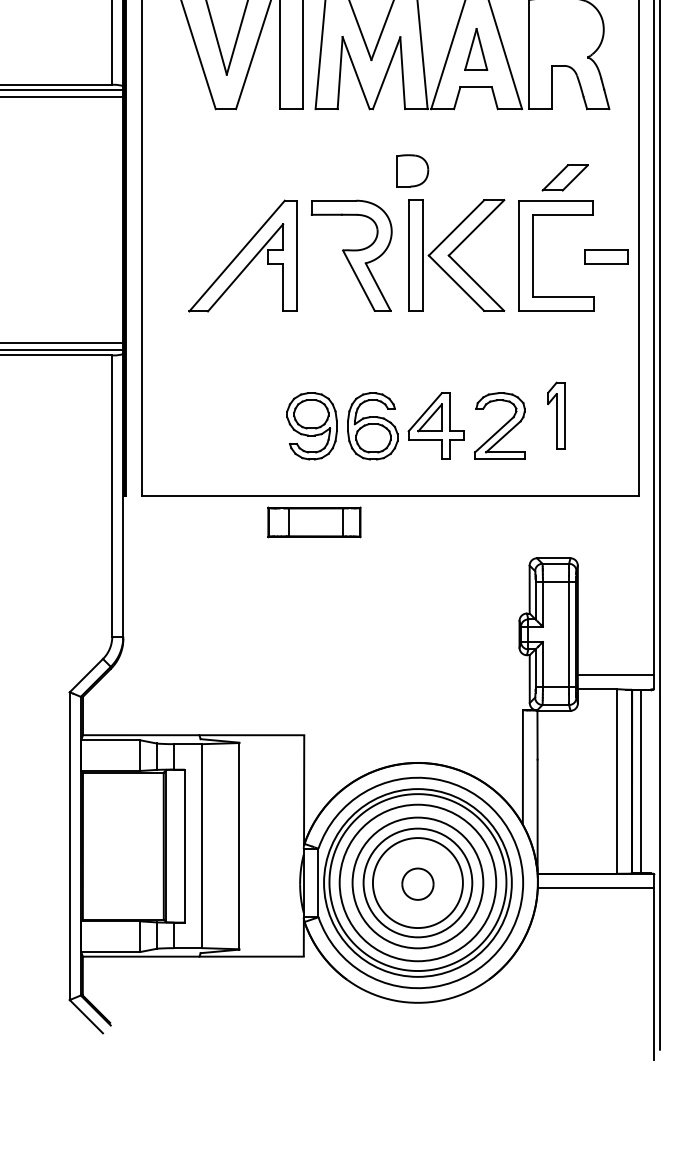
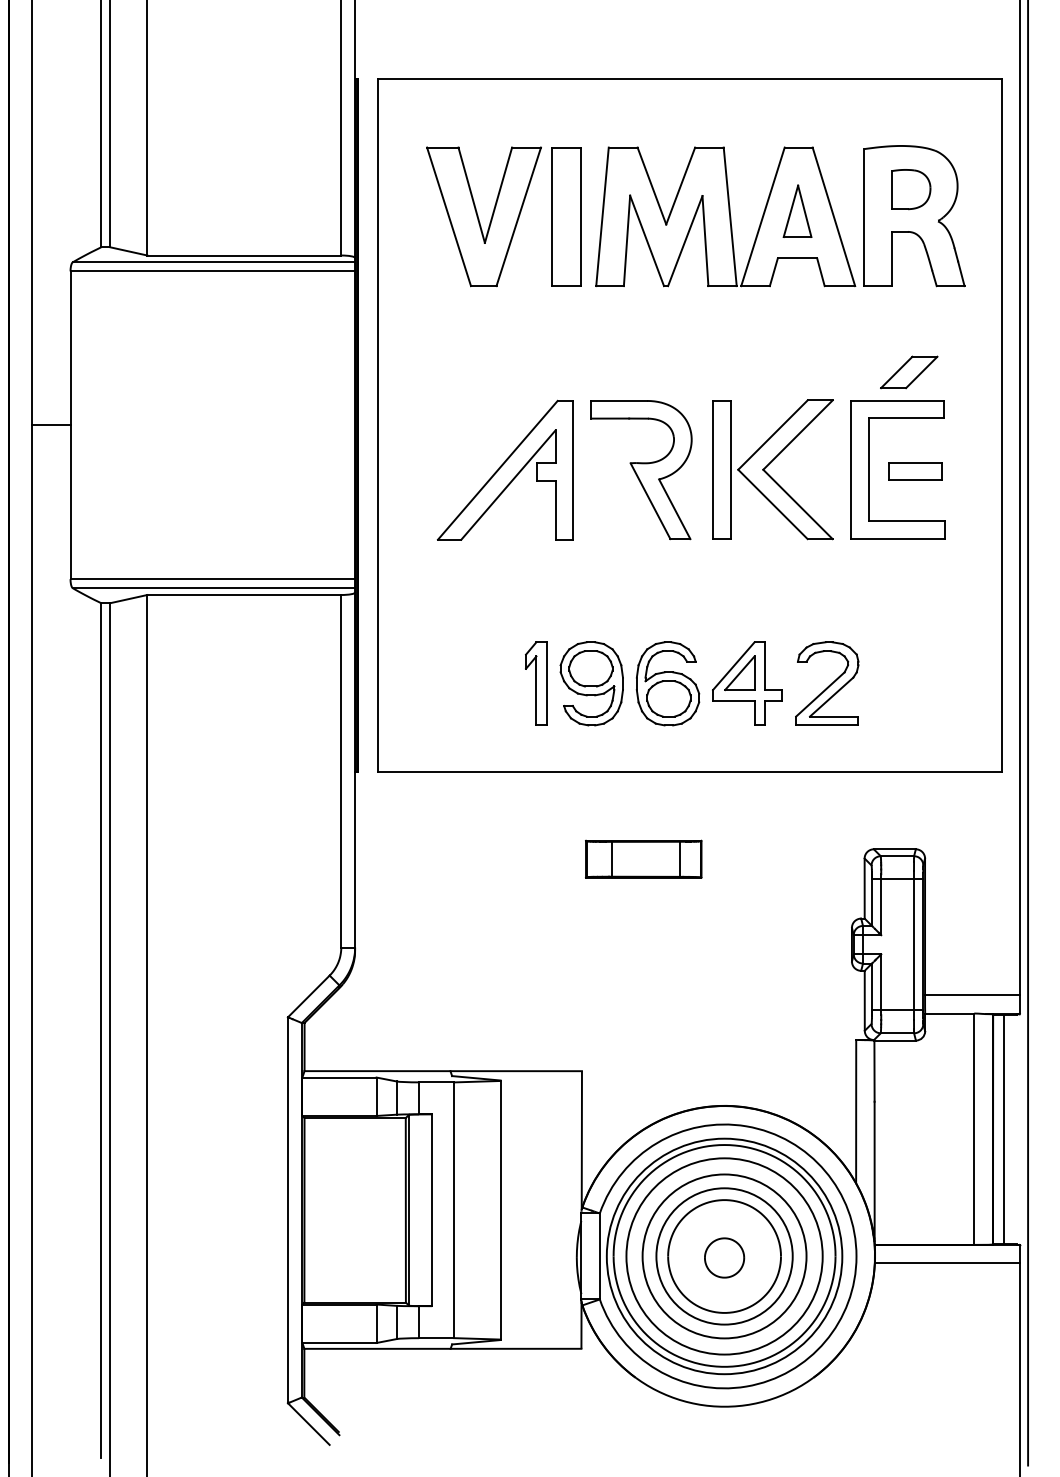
part: (413, 170) -> (911, 189), moved
part: (606, 256) -> (915, 471), moved
part: (556, 415) -> (536, 683), moved
part: (314, 521) -> (643, 858), moved

